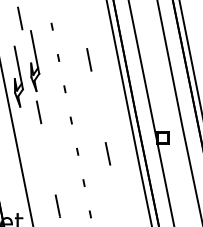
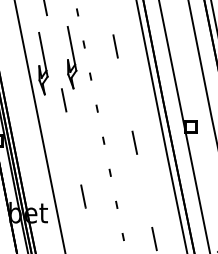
part: (34, 60) -> (71, 57), moved

